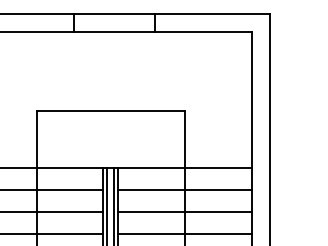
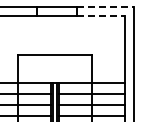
line: (212, 13) -> (105, 6), solid -> dashed
line: (204, 31) -> (101, 15), solid -> dashed

